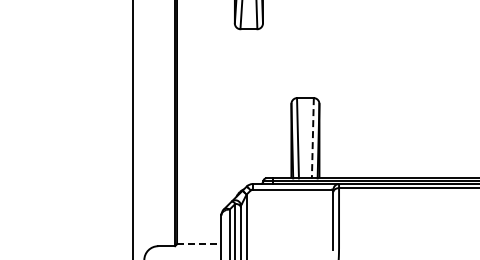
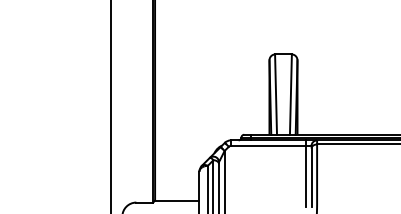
line: (312, 138) -> (290, 94), dashed -> solid
line: (327, 217) -> (305, 173), added
line: (199, 244) -> (177, 200), dashed -> solid

